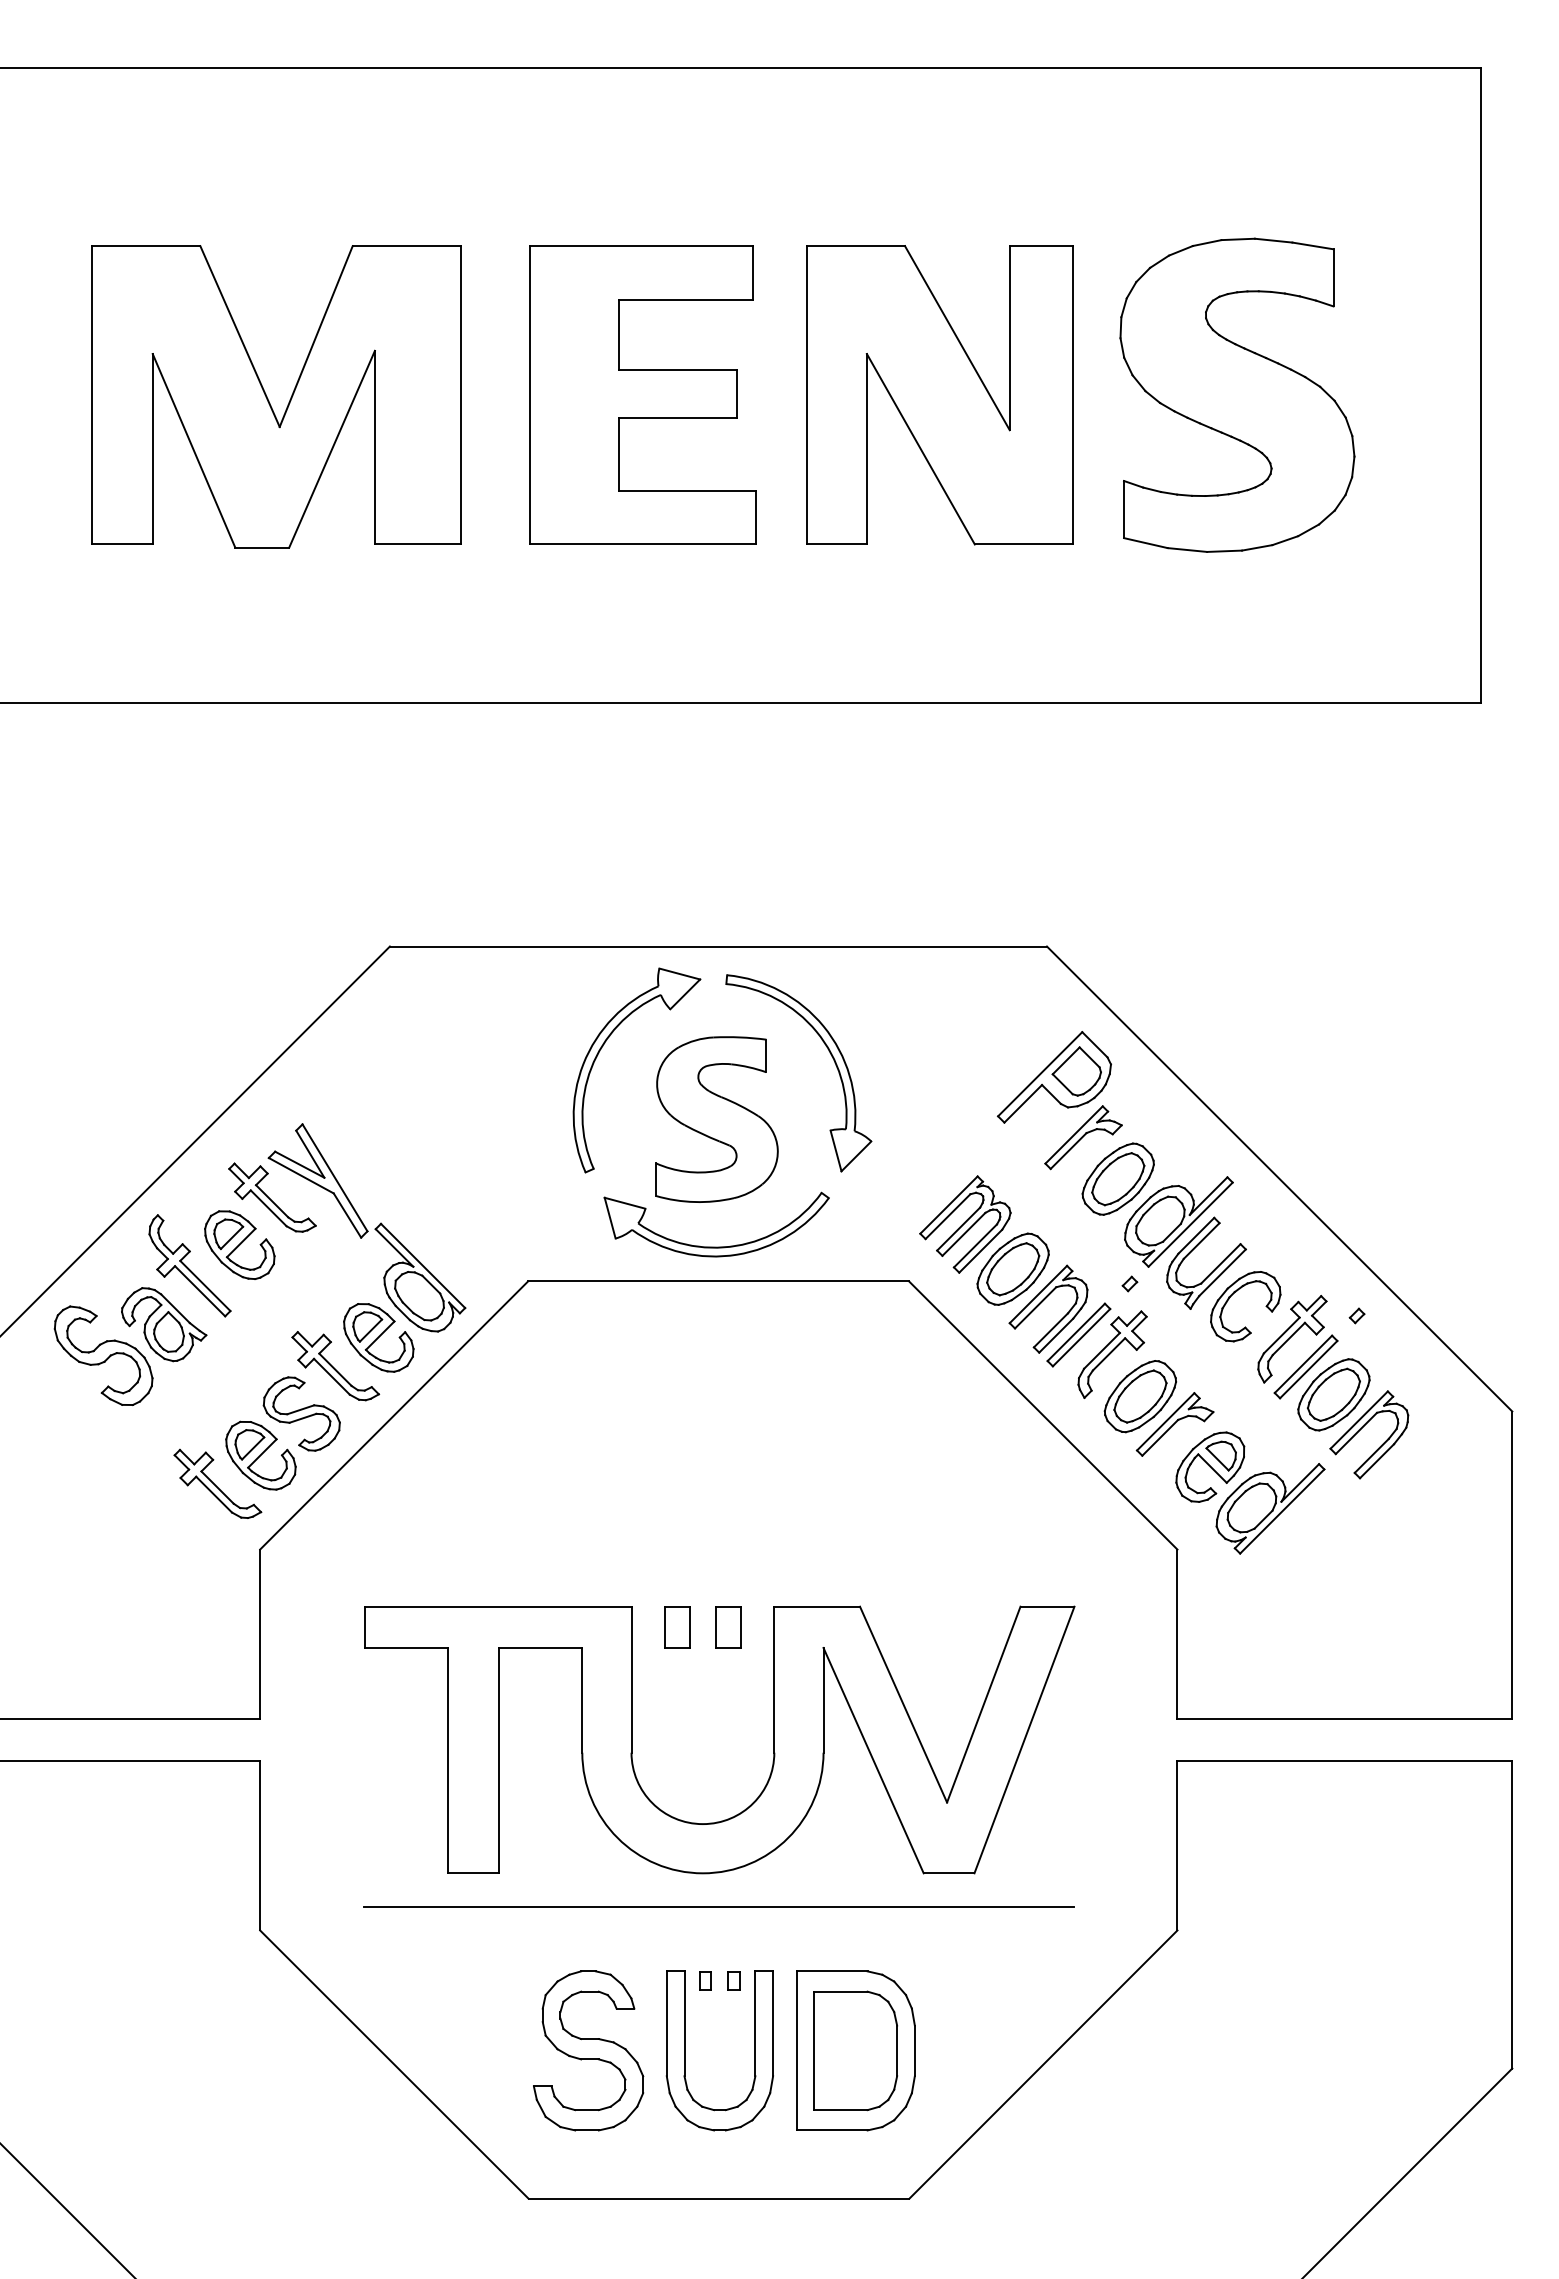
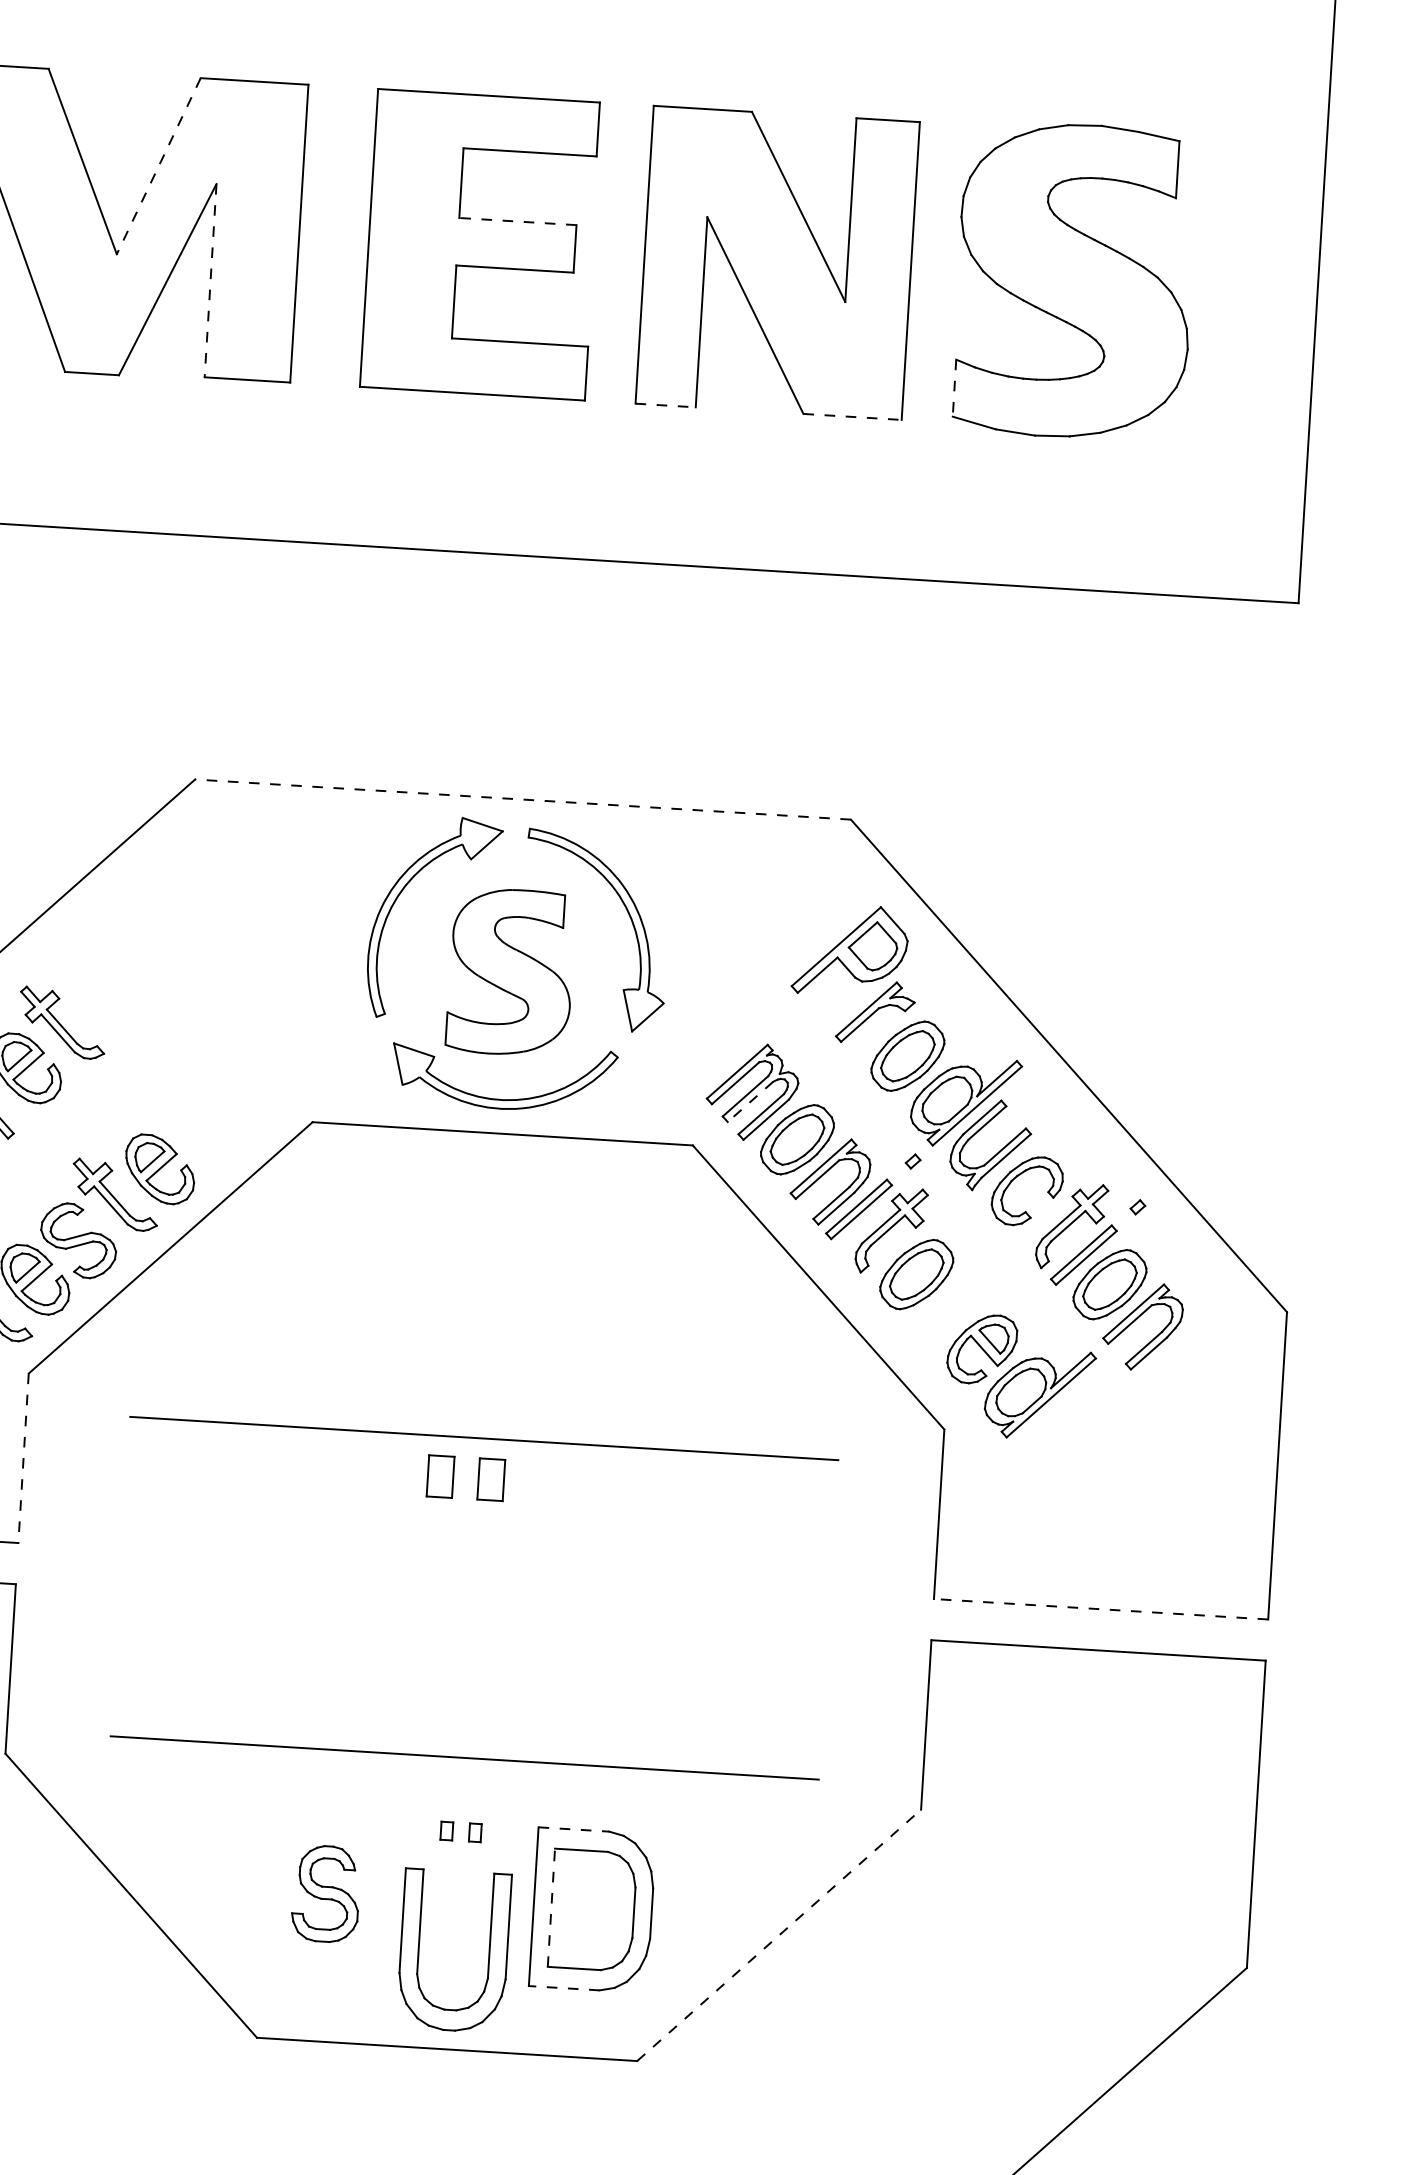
line: (316, 336) -> (159, 166), solid -> dashed
line: (678, 369) -> (518, 221), solid -> dashed
line: (374, 447) -> (210, 280), solid -> dashed
line: (1124, 509) -> (954, 388), solid -> dashed
line: (837, 544) -> (666, 405), solid -> dashed
line: (1024, 544) -> (853, 417), solid -> dashed
line: (718, 946) -> (523, 799), solid -> dashed
part: (366, 1227) -> (154, 1058), removed
line: (963, 1234) -> (750, 1101), solid -> dashed
part: (1174, 1424) -> (949, 1304), removed
line: (718, 1586) -> (483, 1438), added
line: (260, 1634) -> (23, 1458), solid -> dashed
line: (1344, 1719) -> (1100, 1609), solid -> dashed
part: (773, 1739) -> (529, 1594), removed
line: (832, 1971) -> (574, 1829), solid -> dashed
part: (588, 2050) -> (325, 1893), size x0.6
part: (685, 2050) -> (419, 1948), moved
line: (814, 2050) -> (551, 1907), solid -> dashed
line: (1043, 2064) -> (779, 1935), solid -> dashed
line: (831, 2130) -> (563, 1988), solid -> dashed

